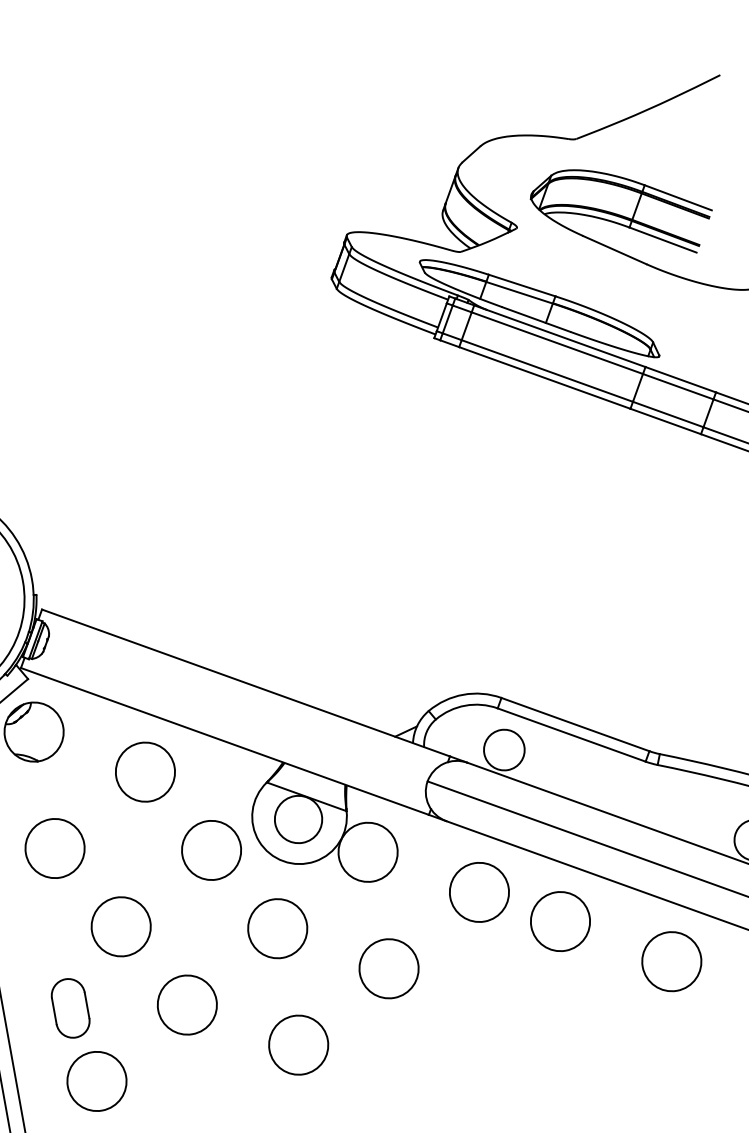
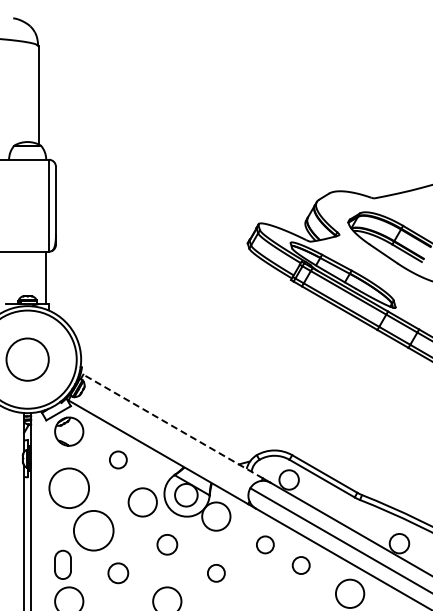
line: (246, 682) -> (173, 426), solid -> dashed
circle: (145, 771) -> (118, 459), size x0.6
circle: (55, 848) -> (69, 488), size x1.4
circle: (479, 891) -> (265, 544), size x0.6
circle: (561, 921) -> (301, 565), size x0.6
circle: (120, 926) -> (93, 530), size x1.4
circle: (277, 927) -> (167, 544), size x0.7
circle: (389, 969) -> (216, 573), size x0.6
circle: (187, 1005) -> (118, 573), size x0.7

